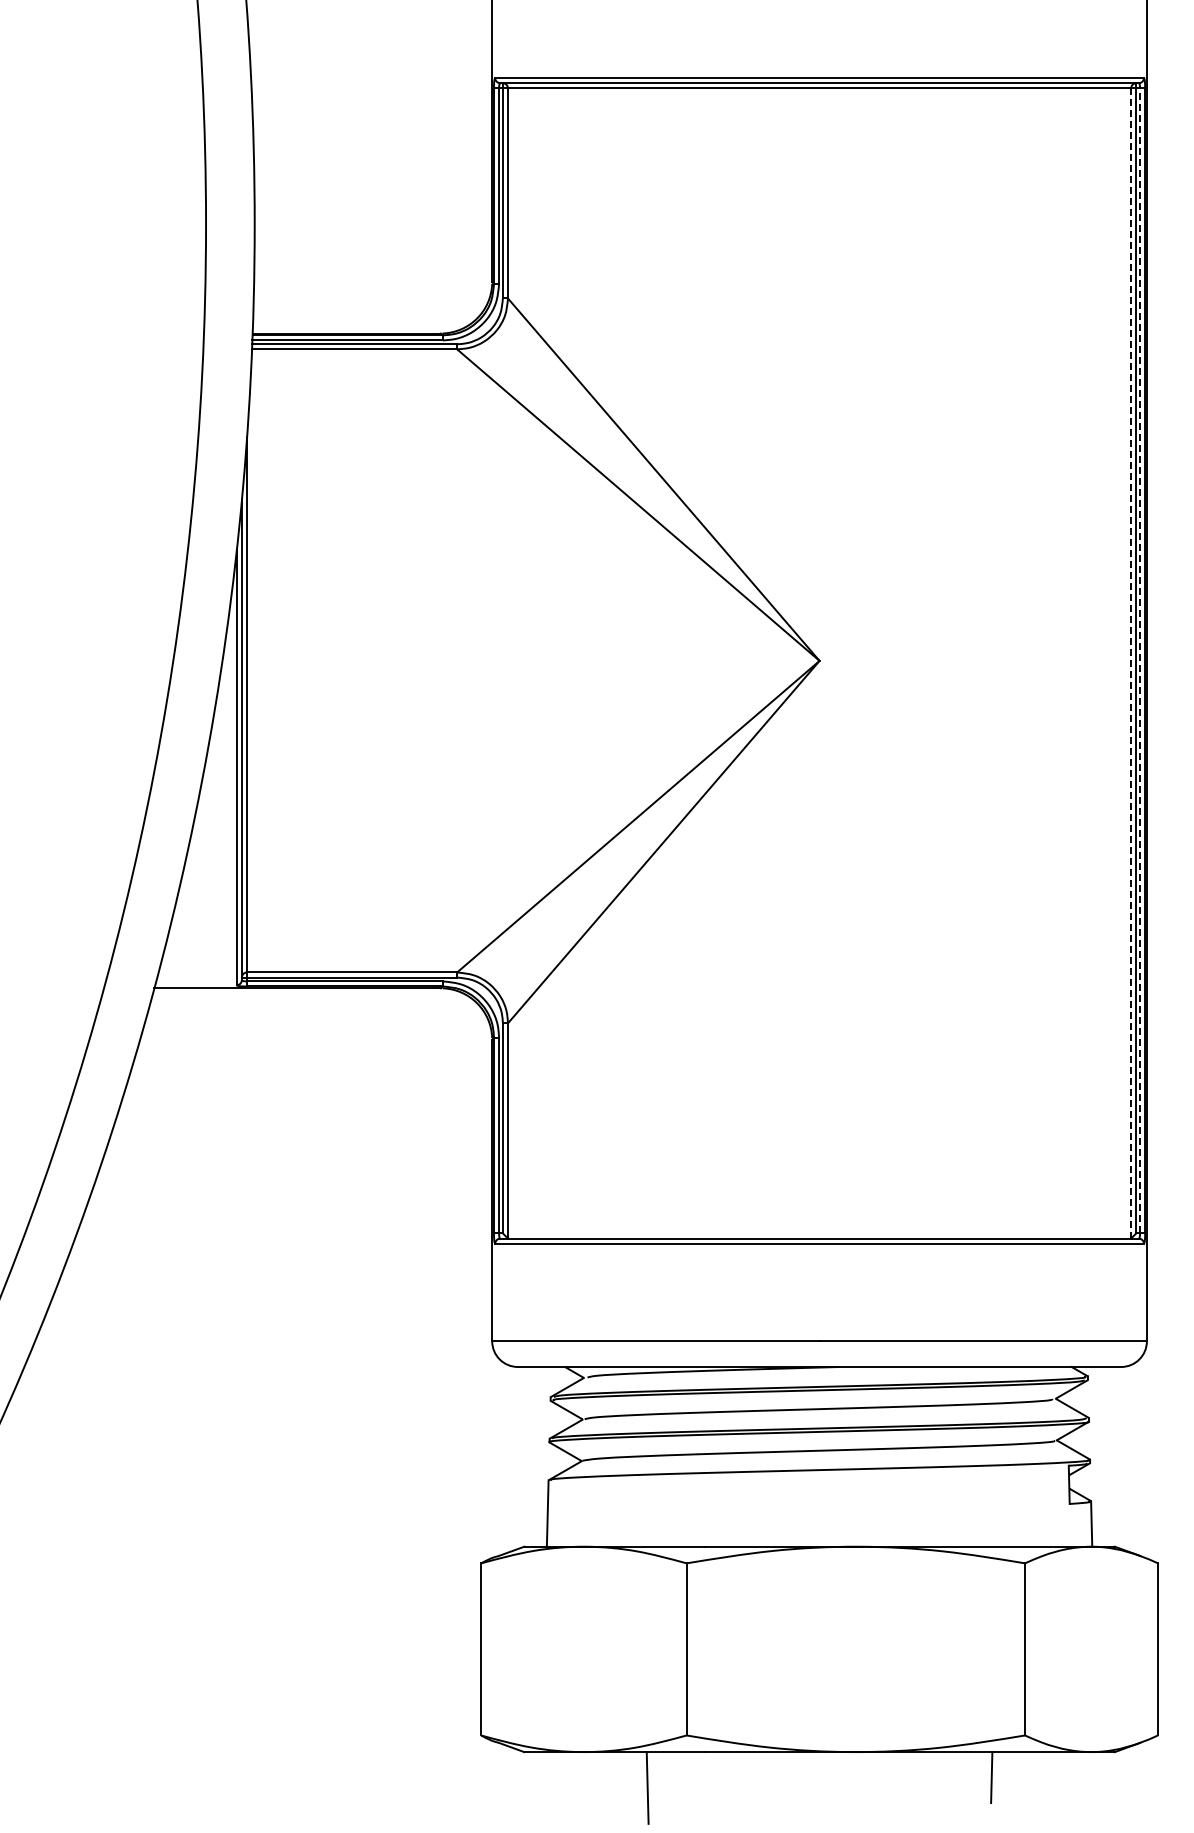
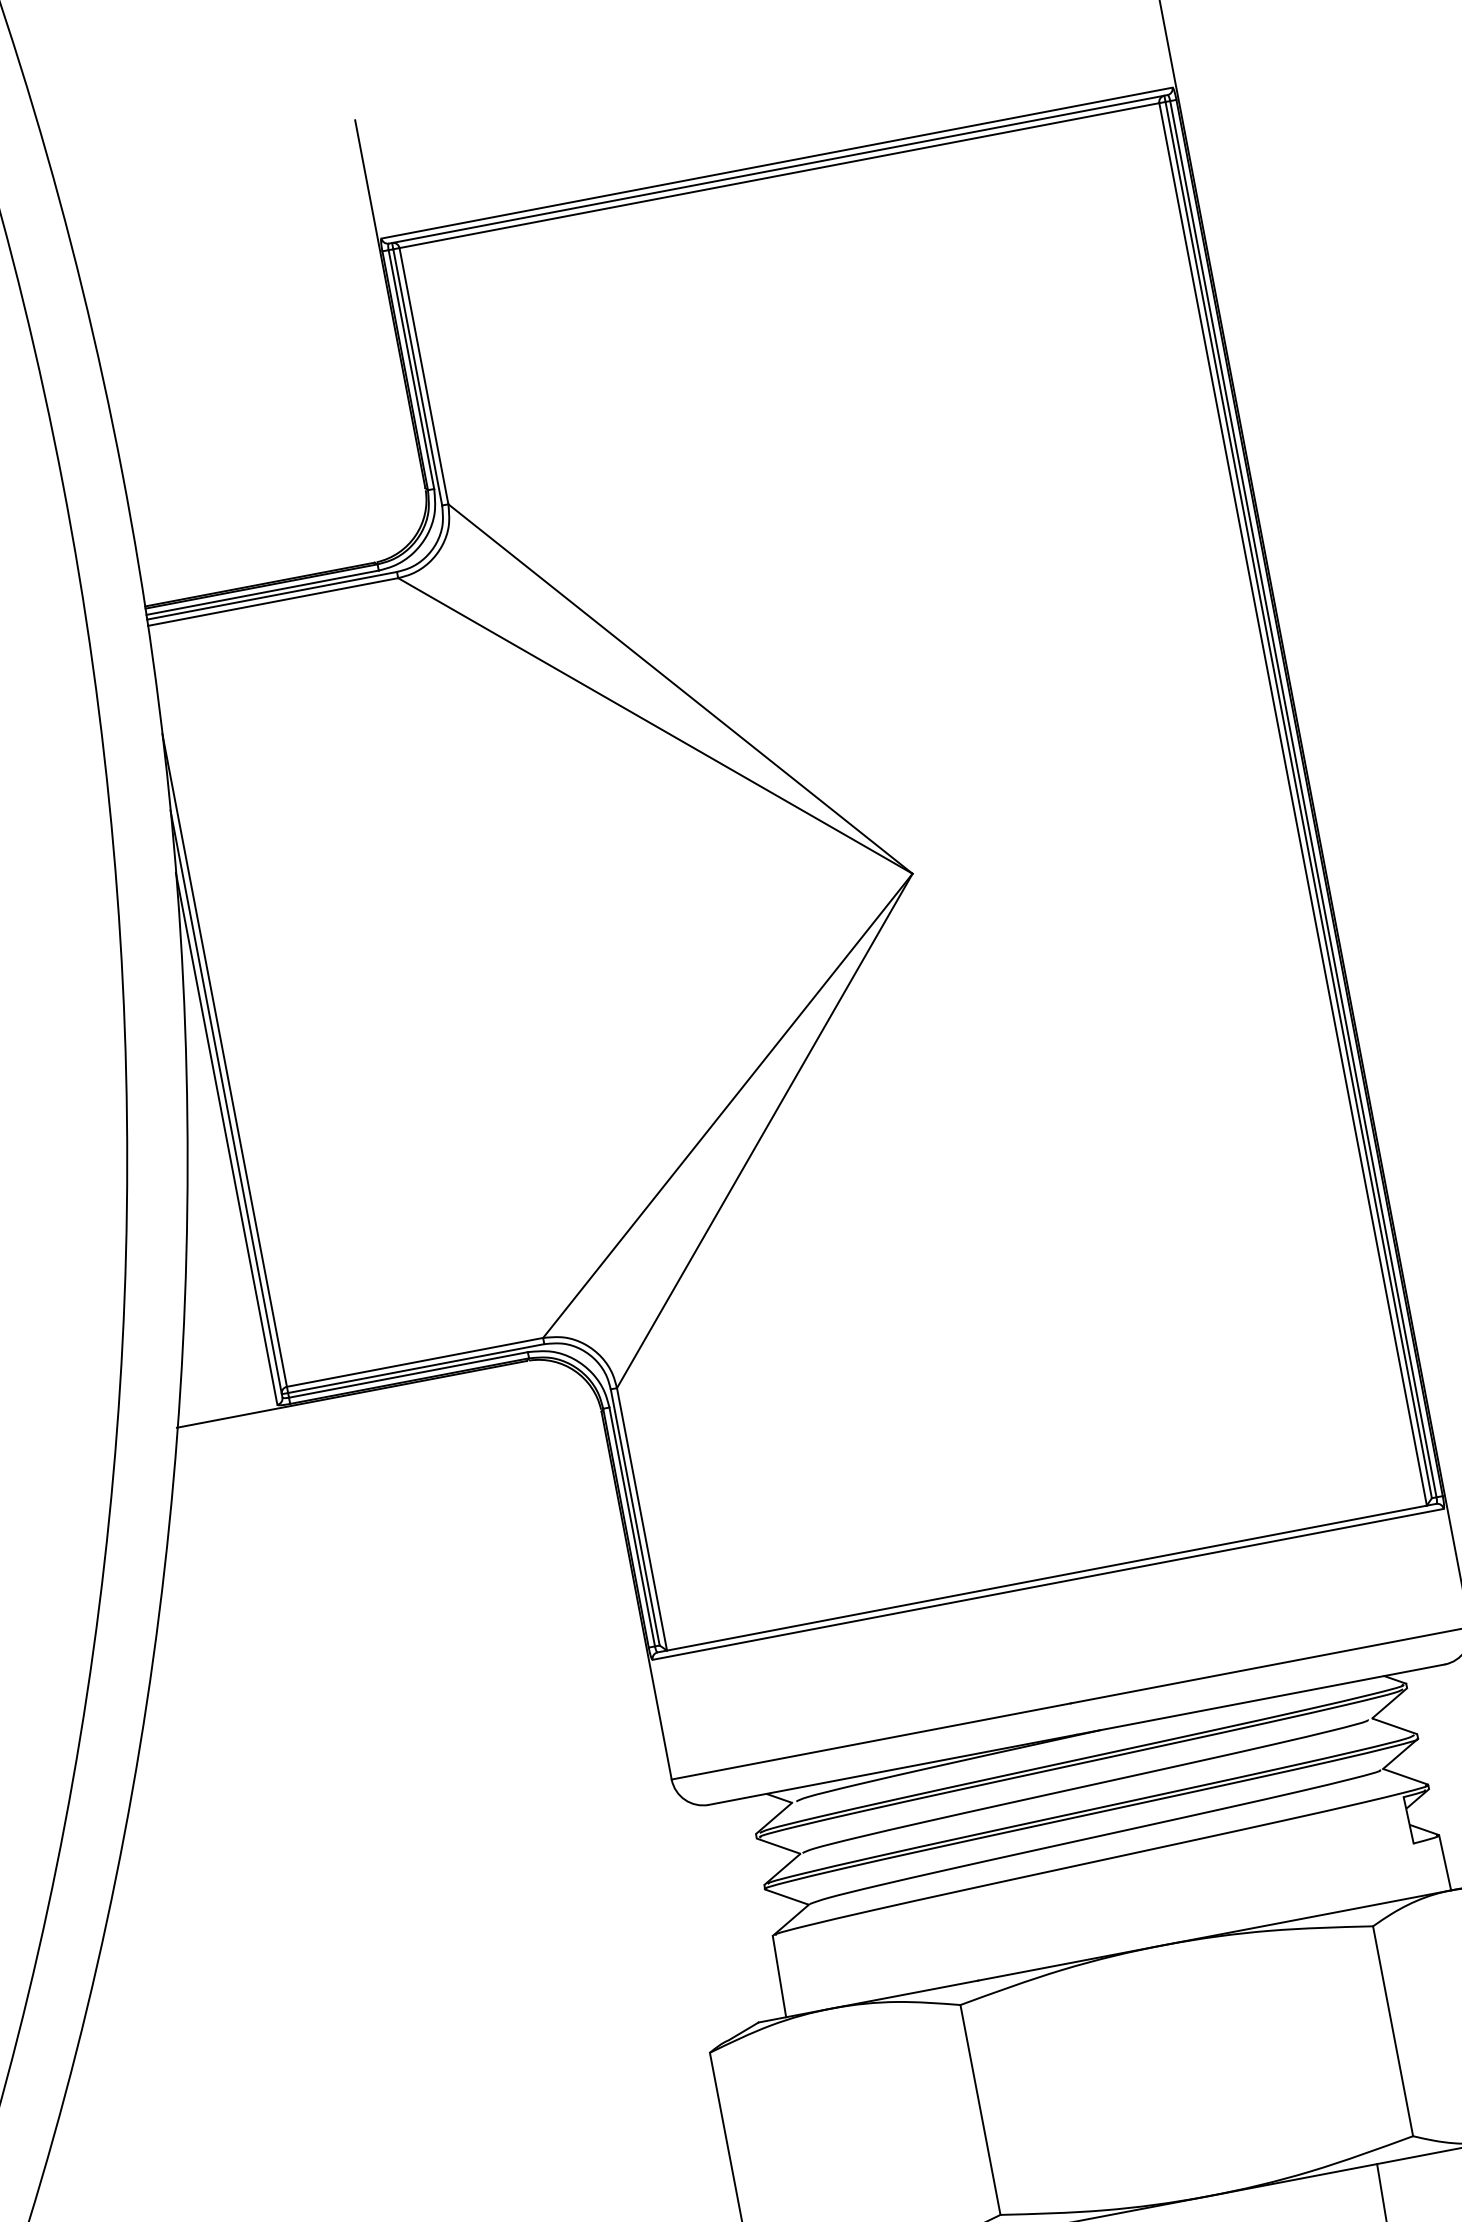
line: (1140, 660) -> (1303, 798), dashed -> solid
line: (1131, 662) -> (1293, 803), dashed -> solid

